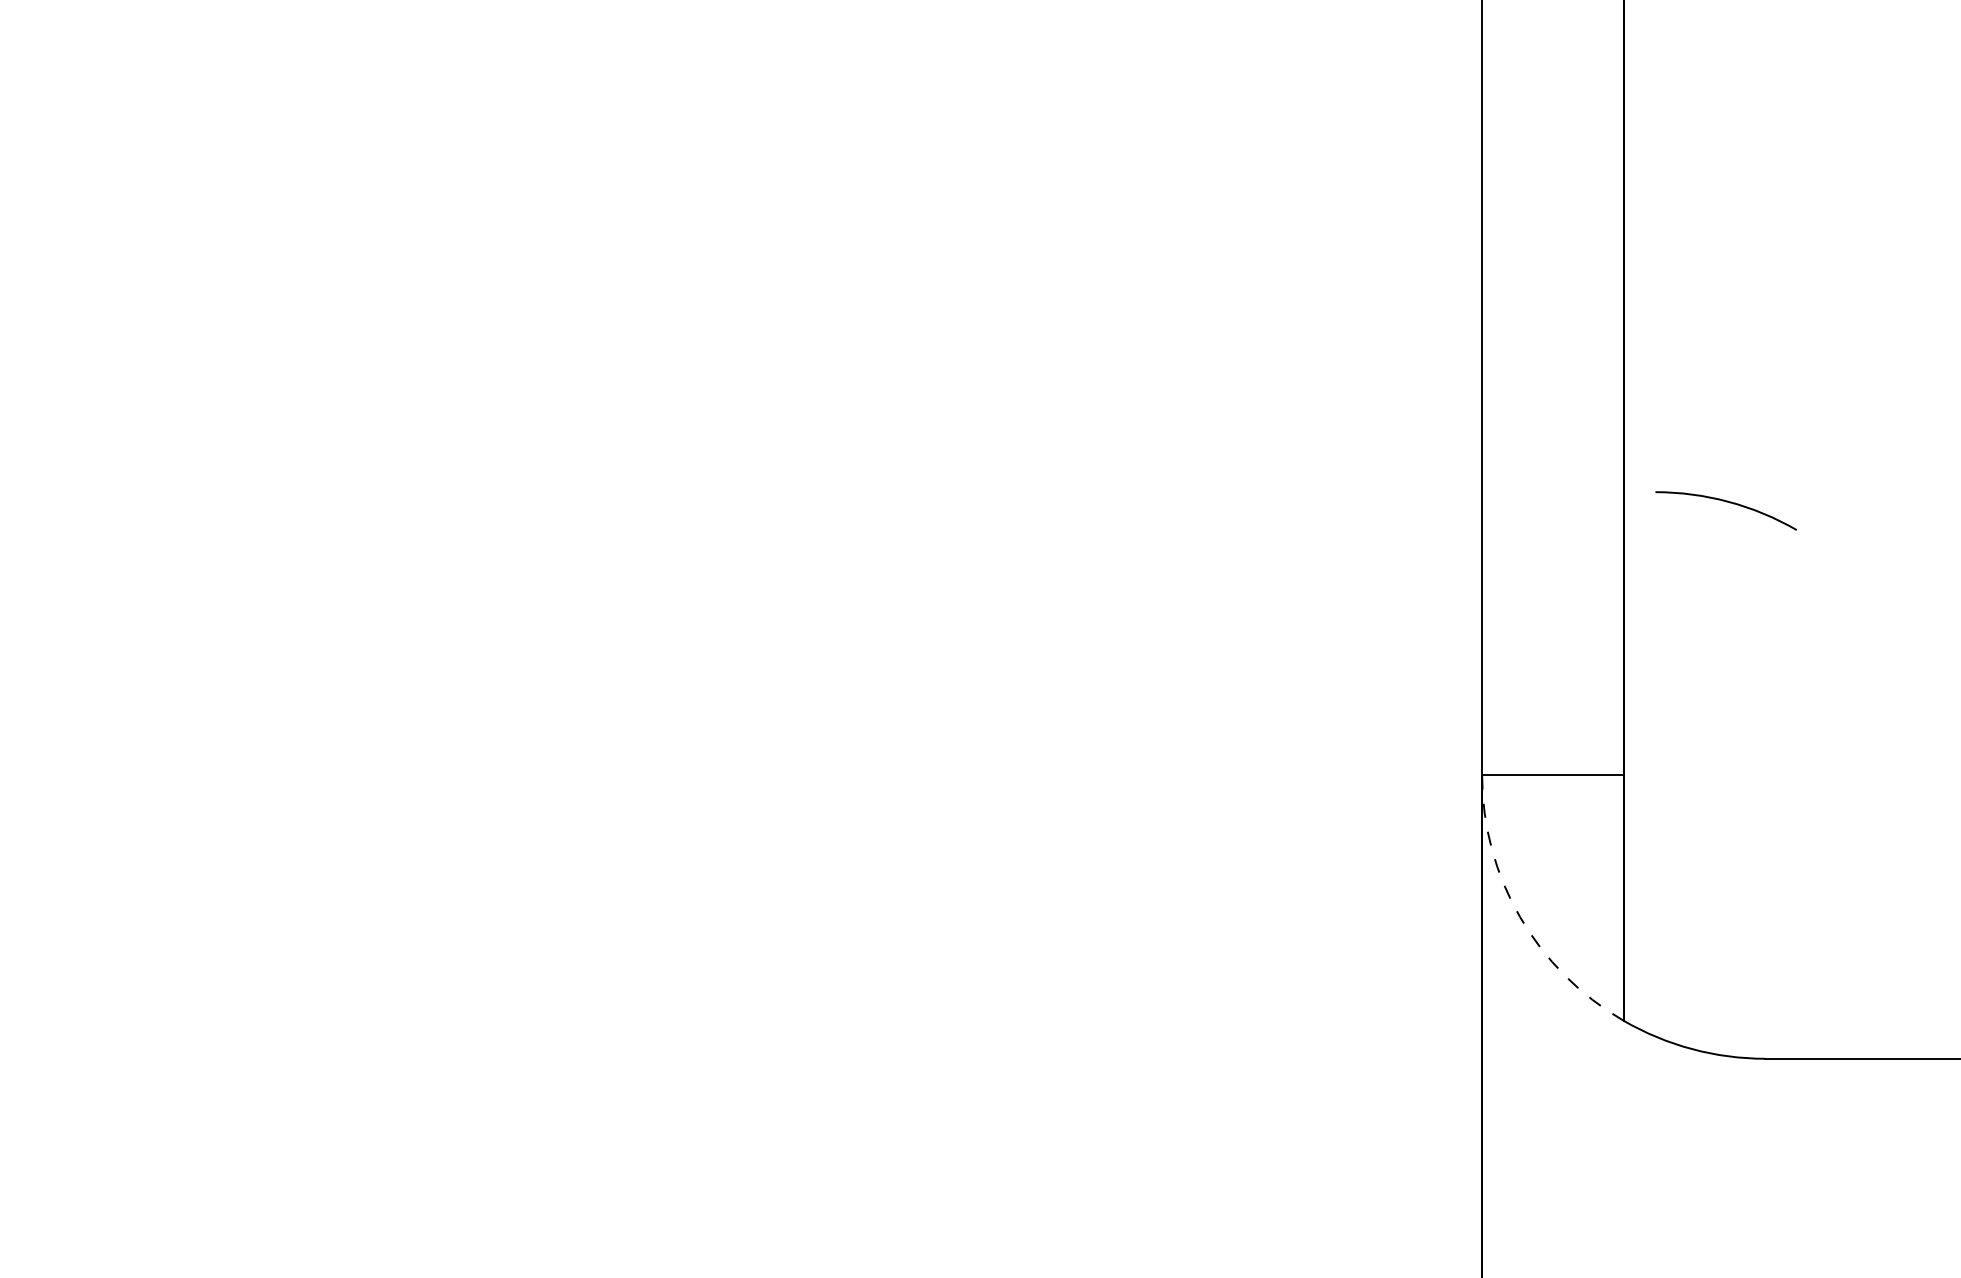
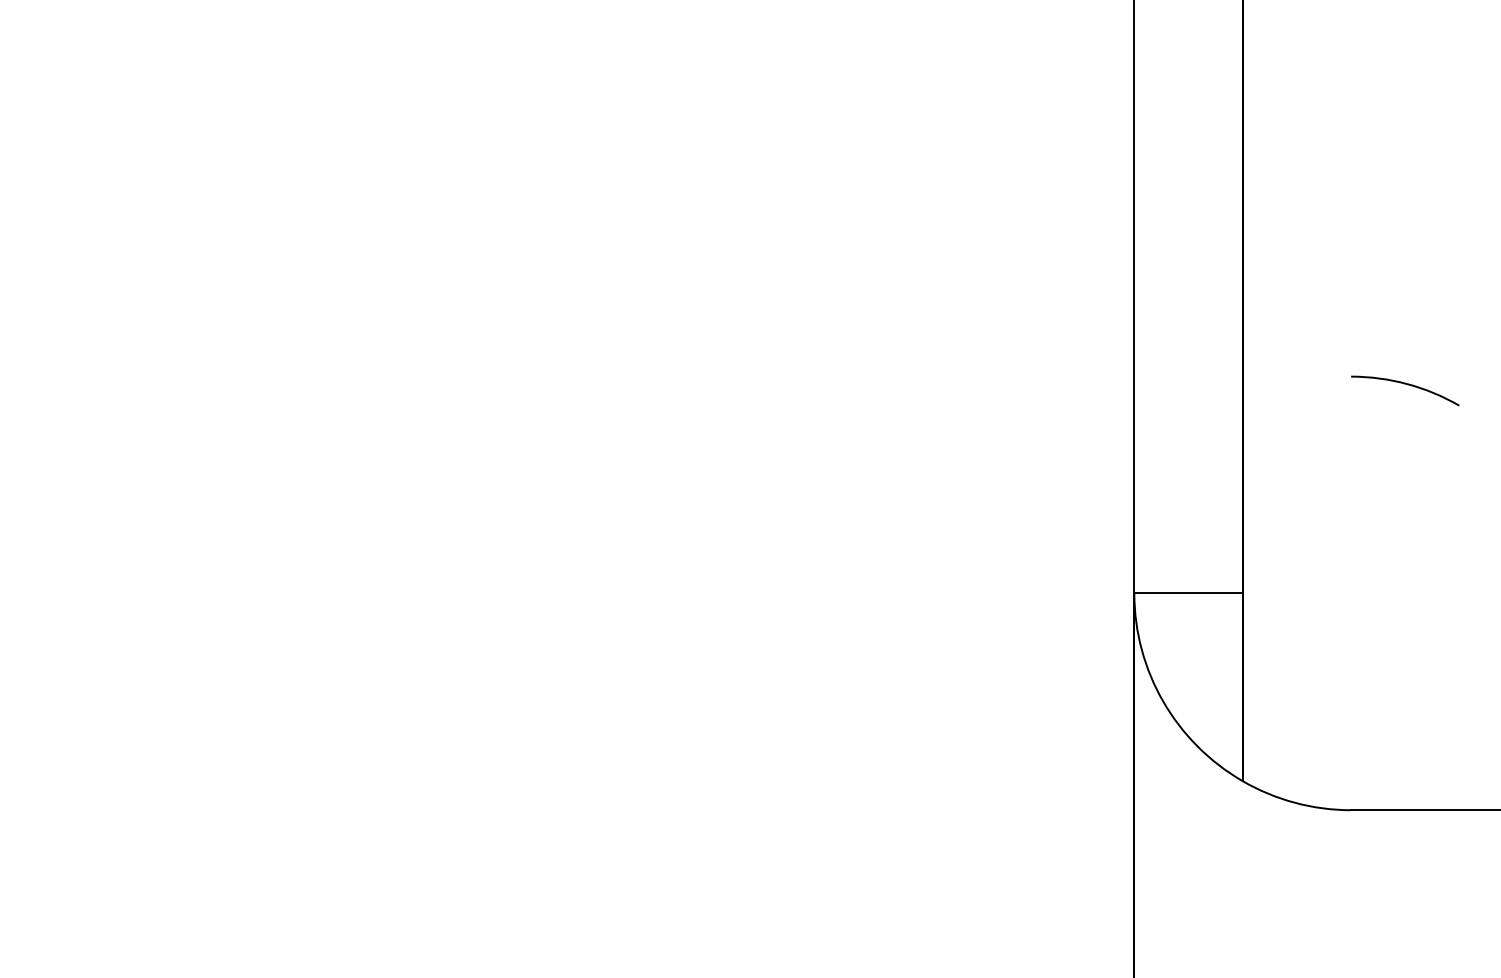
curve: (1726, 502) -> (1405, 384), moved
arc: (1520, 917) -> (1163, 702), dashed -> solid

